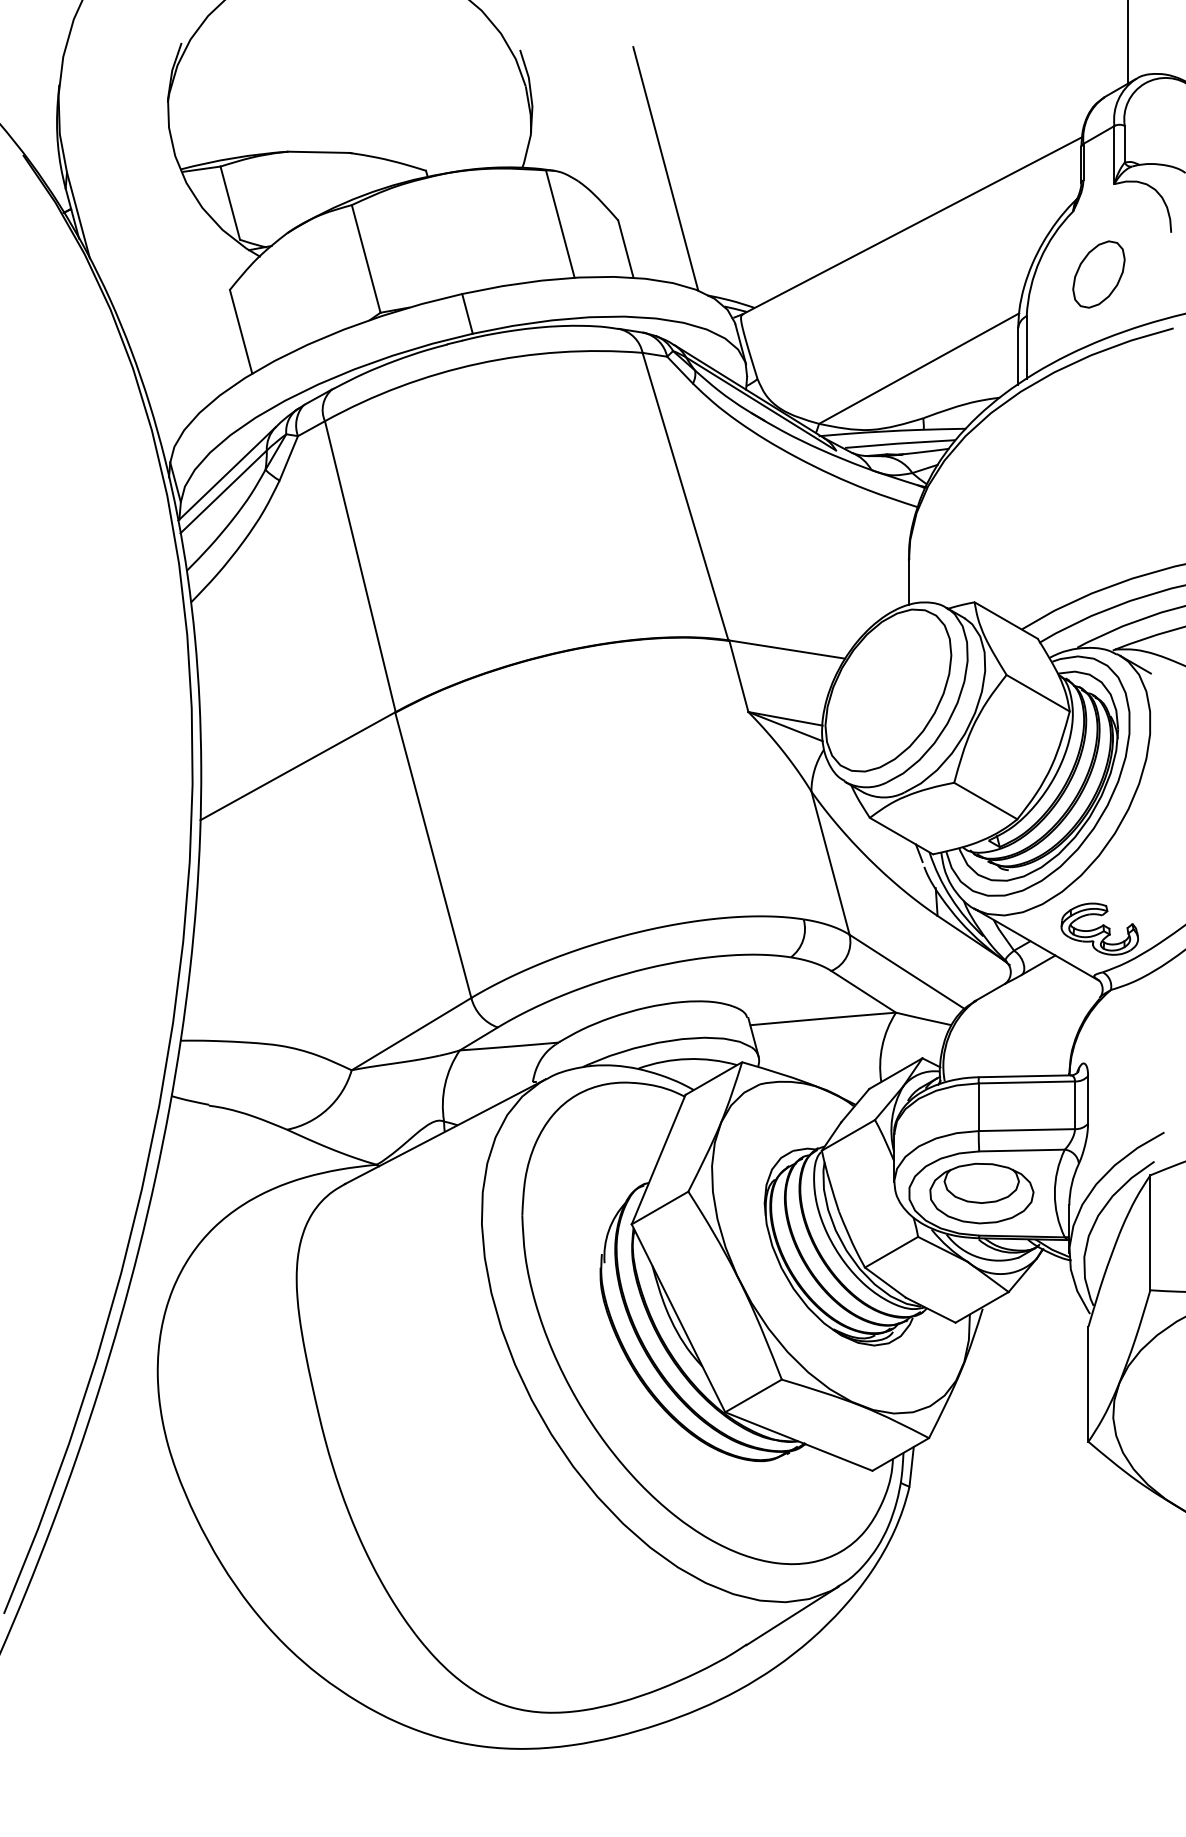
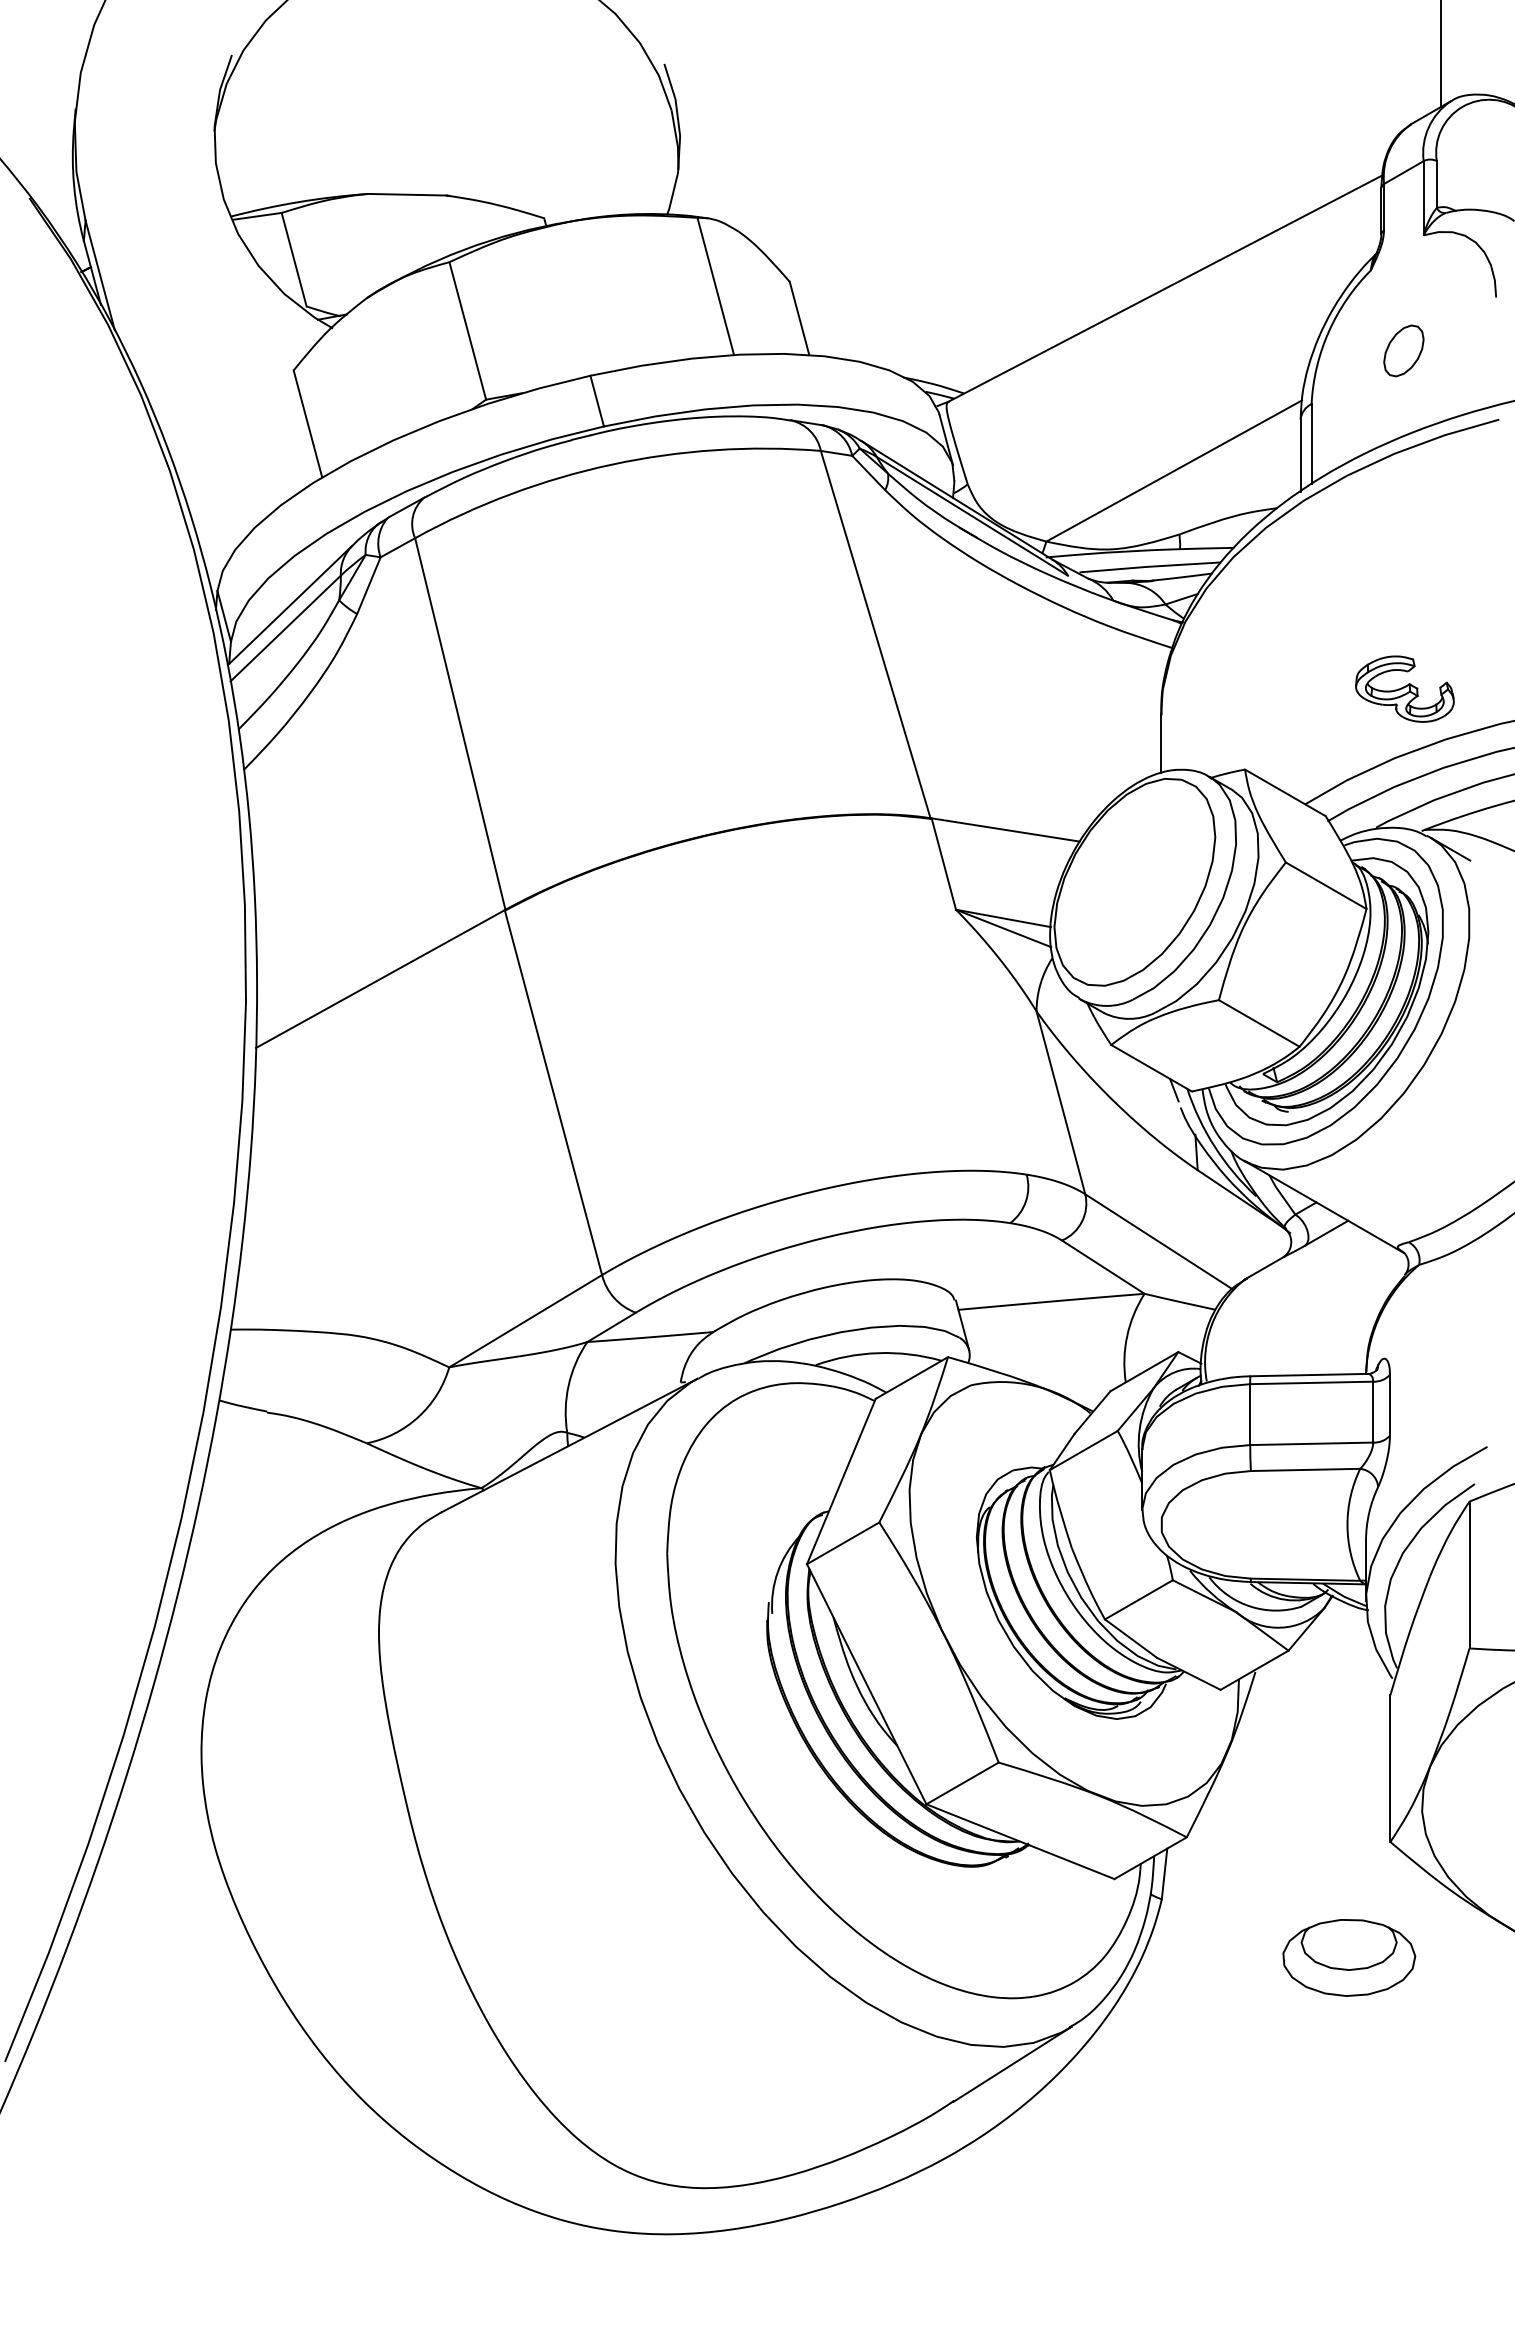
line: (665, 168) -> (850, 215), removed
part: (1098, 274) -> (1403, 350), size x0.6
part: (1099, 928) -> (1404, 688), moved
part: (982, 1193) -> (1349, 1957), moved

